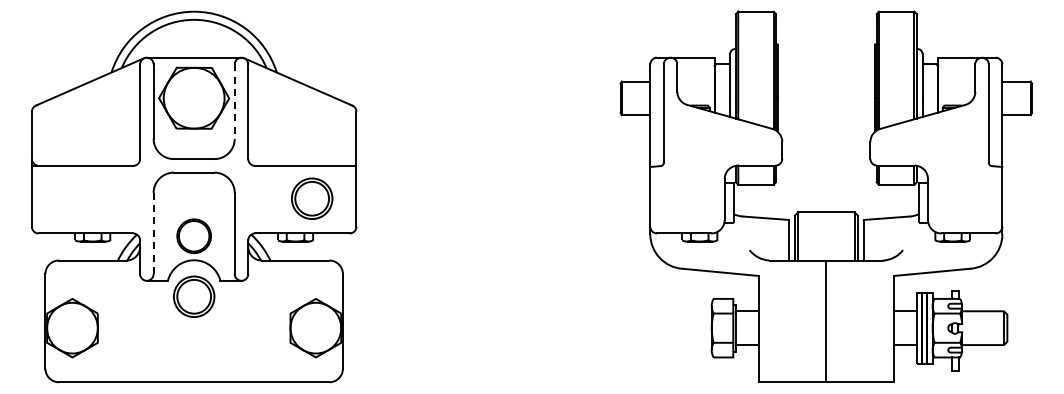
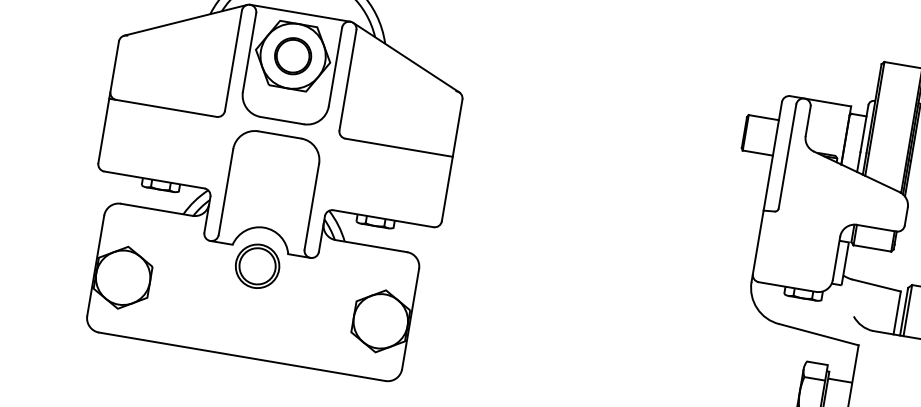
line: (234, 102) -> (335, 67), dashed -> solid
part: (312, 198) -> (400, 183), removed
line: (153, 233) -> (225, 192), dashed -> solid
part: (193, 235) -> (292, 55), moved

